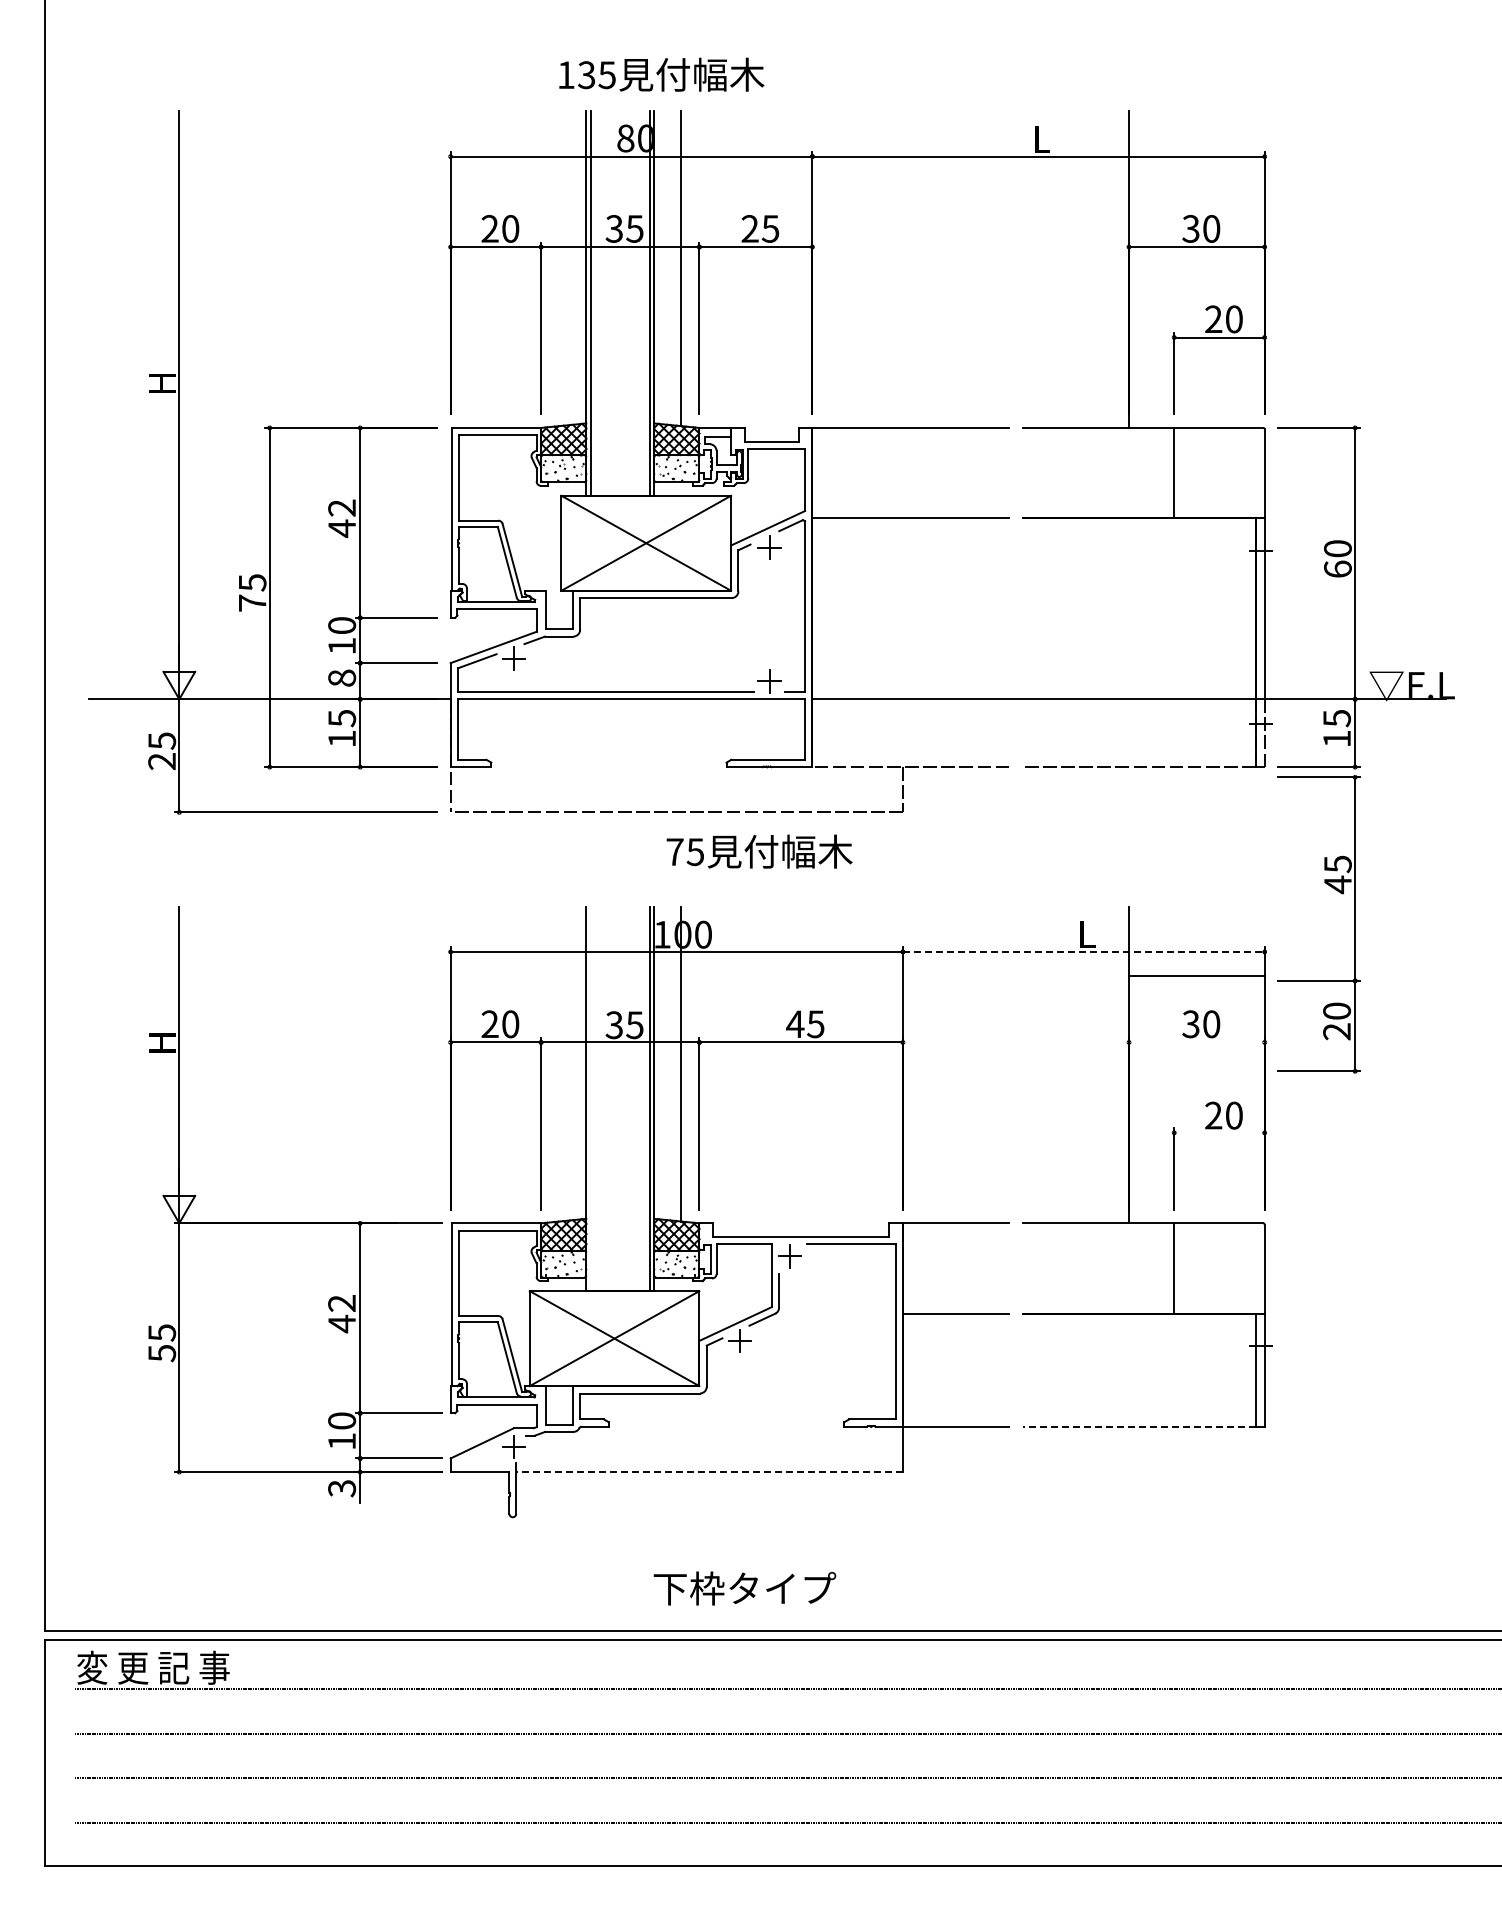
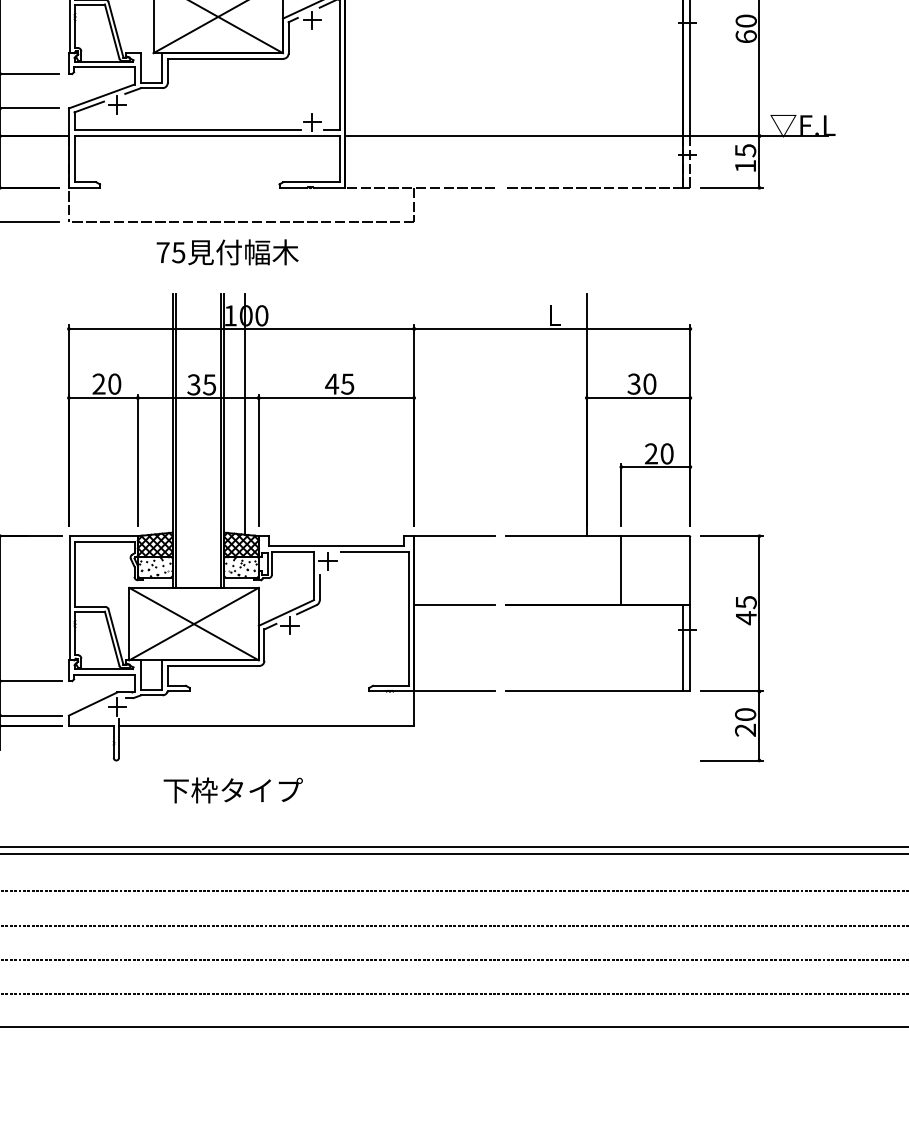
text: (759, 851) -> (227, 252), moved
part: (1354, 924) -> (758, 648), moved
line: (1083, 951) -> (552, 328), dashed -> solid
line: (1196, 976) -> (638, 398), moved
line: (590, 1098) -> (175, 440), added
line: (1219, 1132) -> (655, 466), added
line: (1138, 1426) -> (594, 691), dashed -> solid
line: (709, 1472) -> (266, 726), dashed -> solid
text: (744, 1588) -> (232, 790), moved

